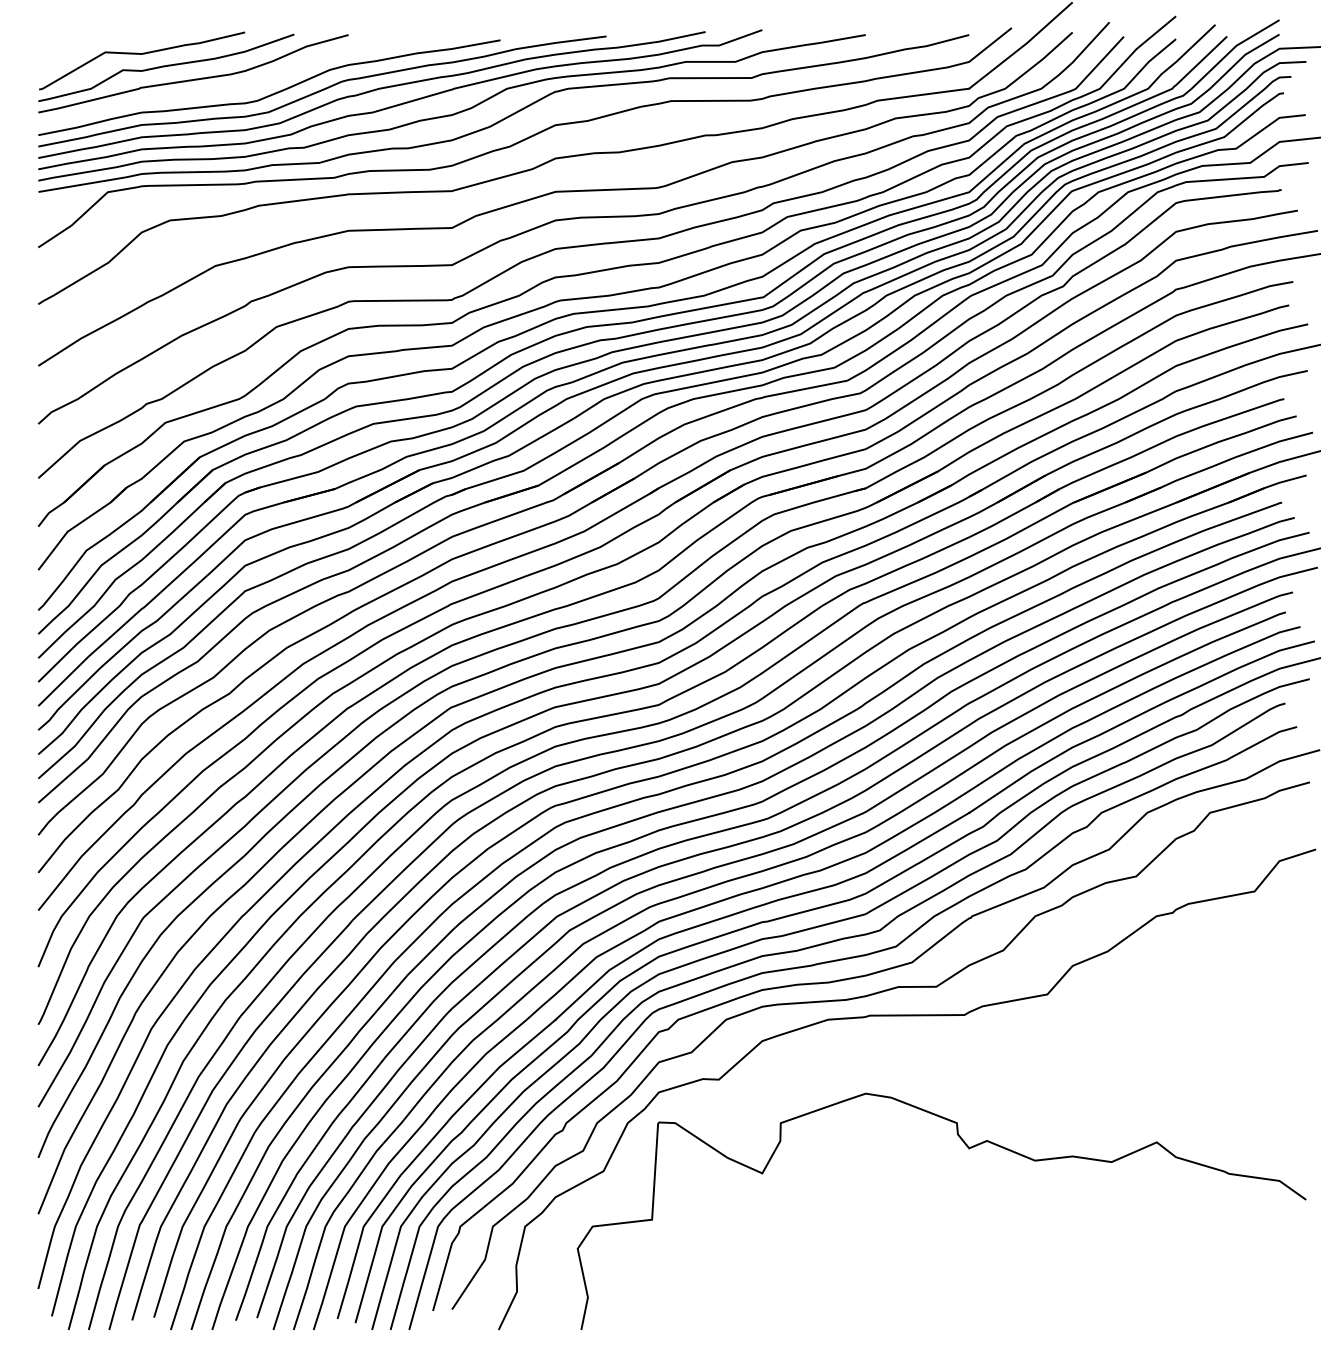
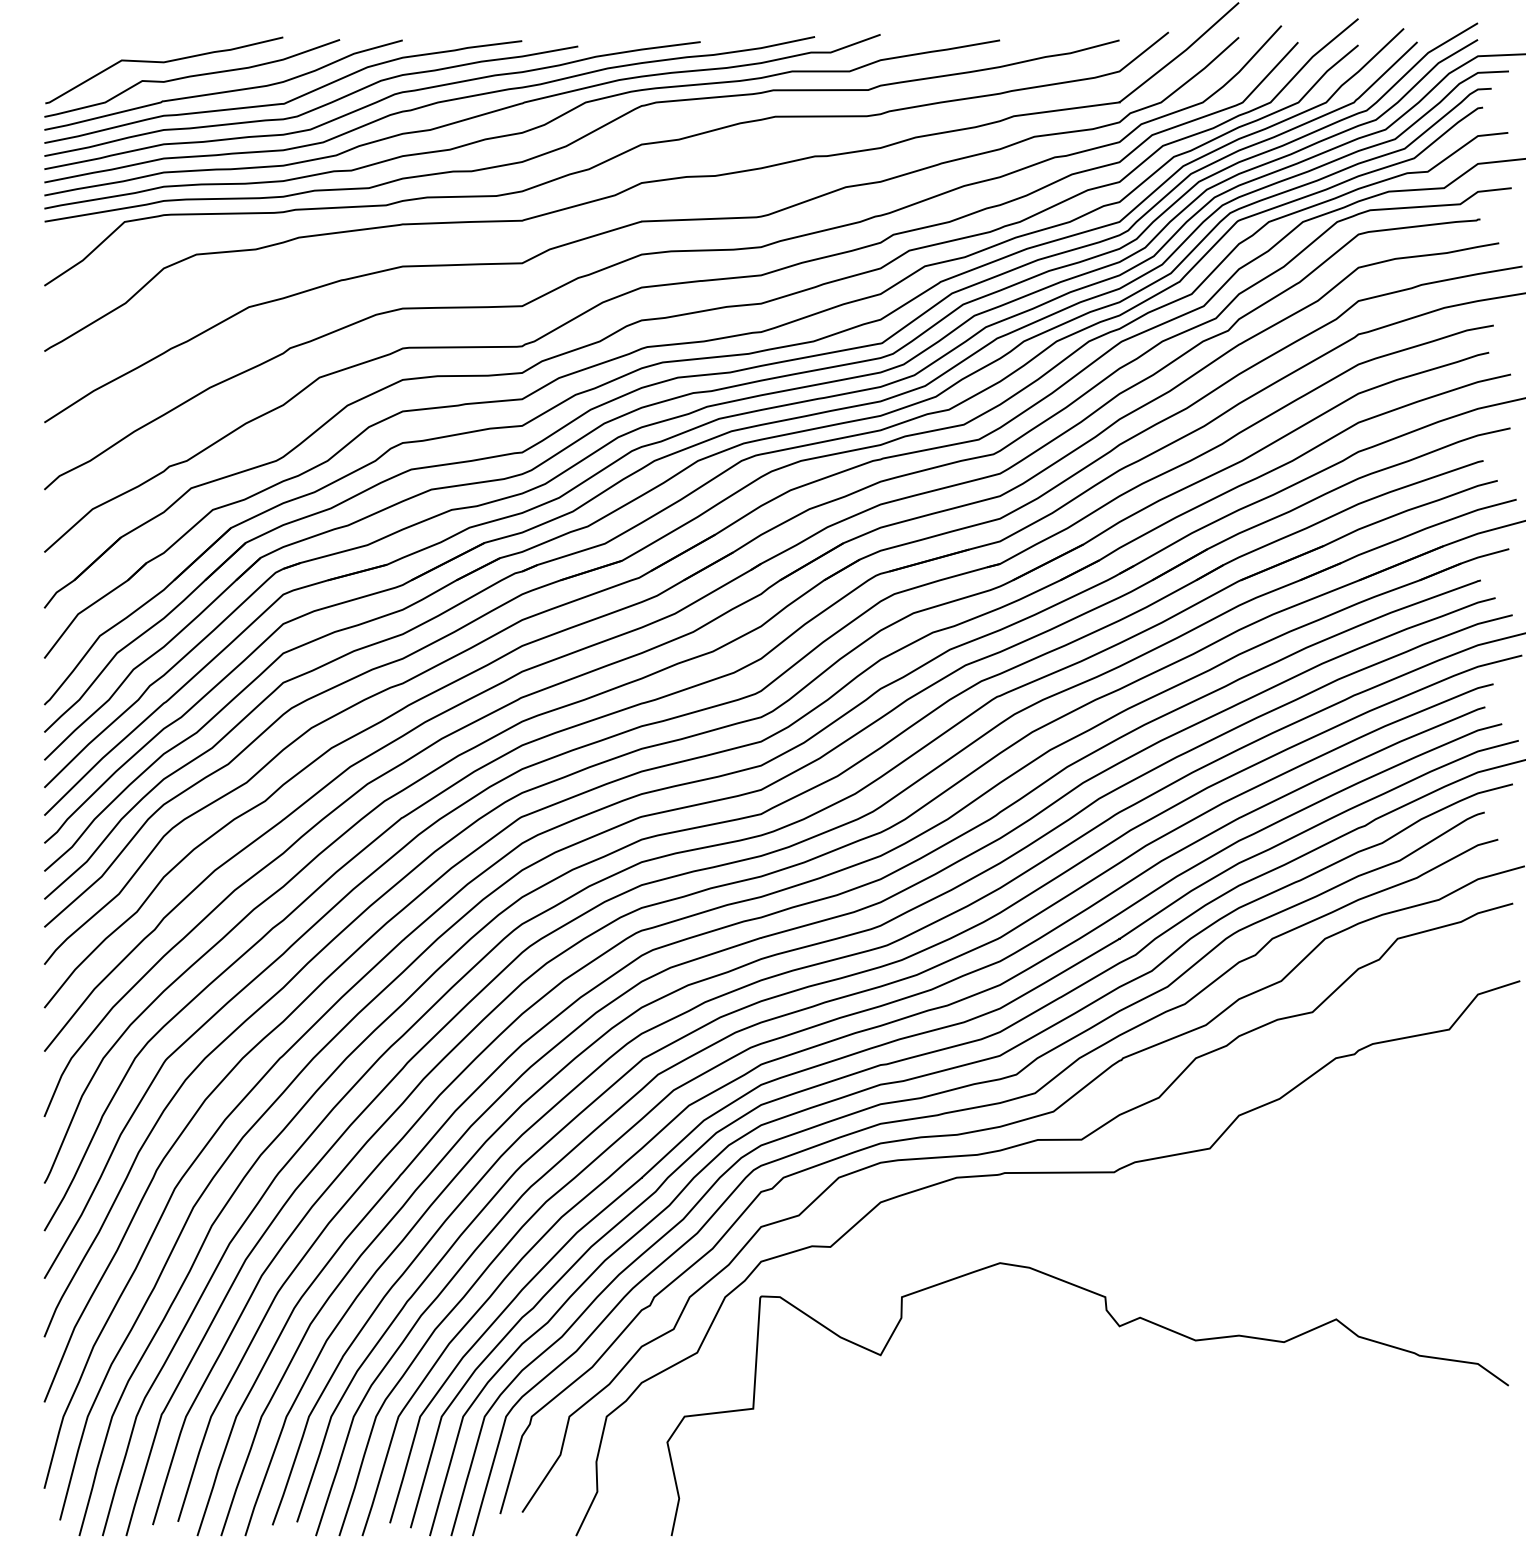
curve: (249, 87) -> (288, 100), added

